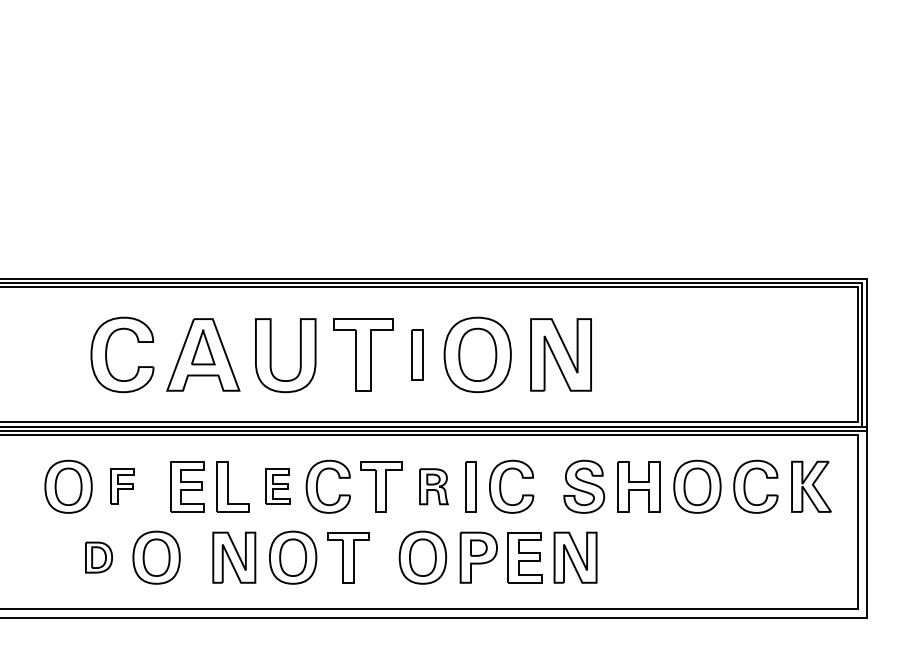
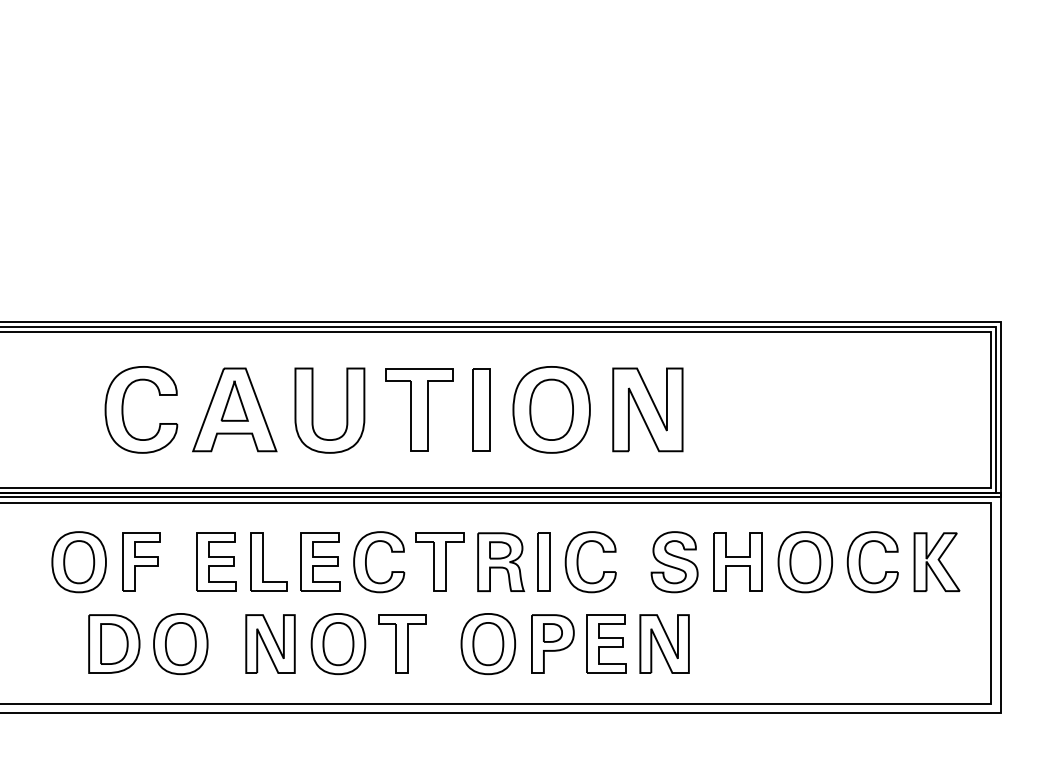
part: (417, 354) -> (482, 409), size x1.43
part: (122, 486) -> (141, 561), size x1.43
part: (277, 486) -> (320, 561), size x1.43
part: (433, 486) -> (500, 561), size x1.43
part: (98, 557) -> (113, 643), size x1.67

